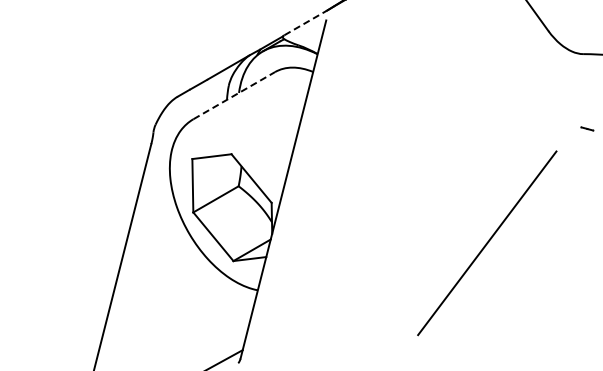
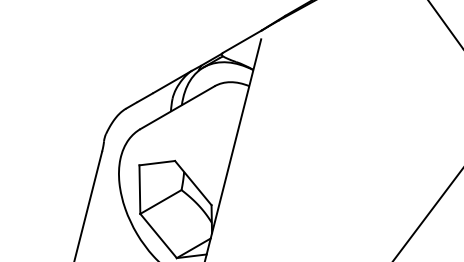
line: (305, 22) -> (242, 41), dashed -> solid
line: (234, 95) -> (177, 107), dashed -> solid

